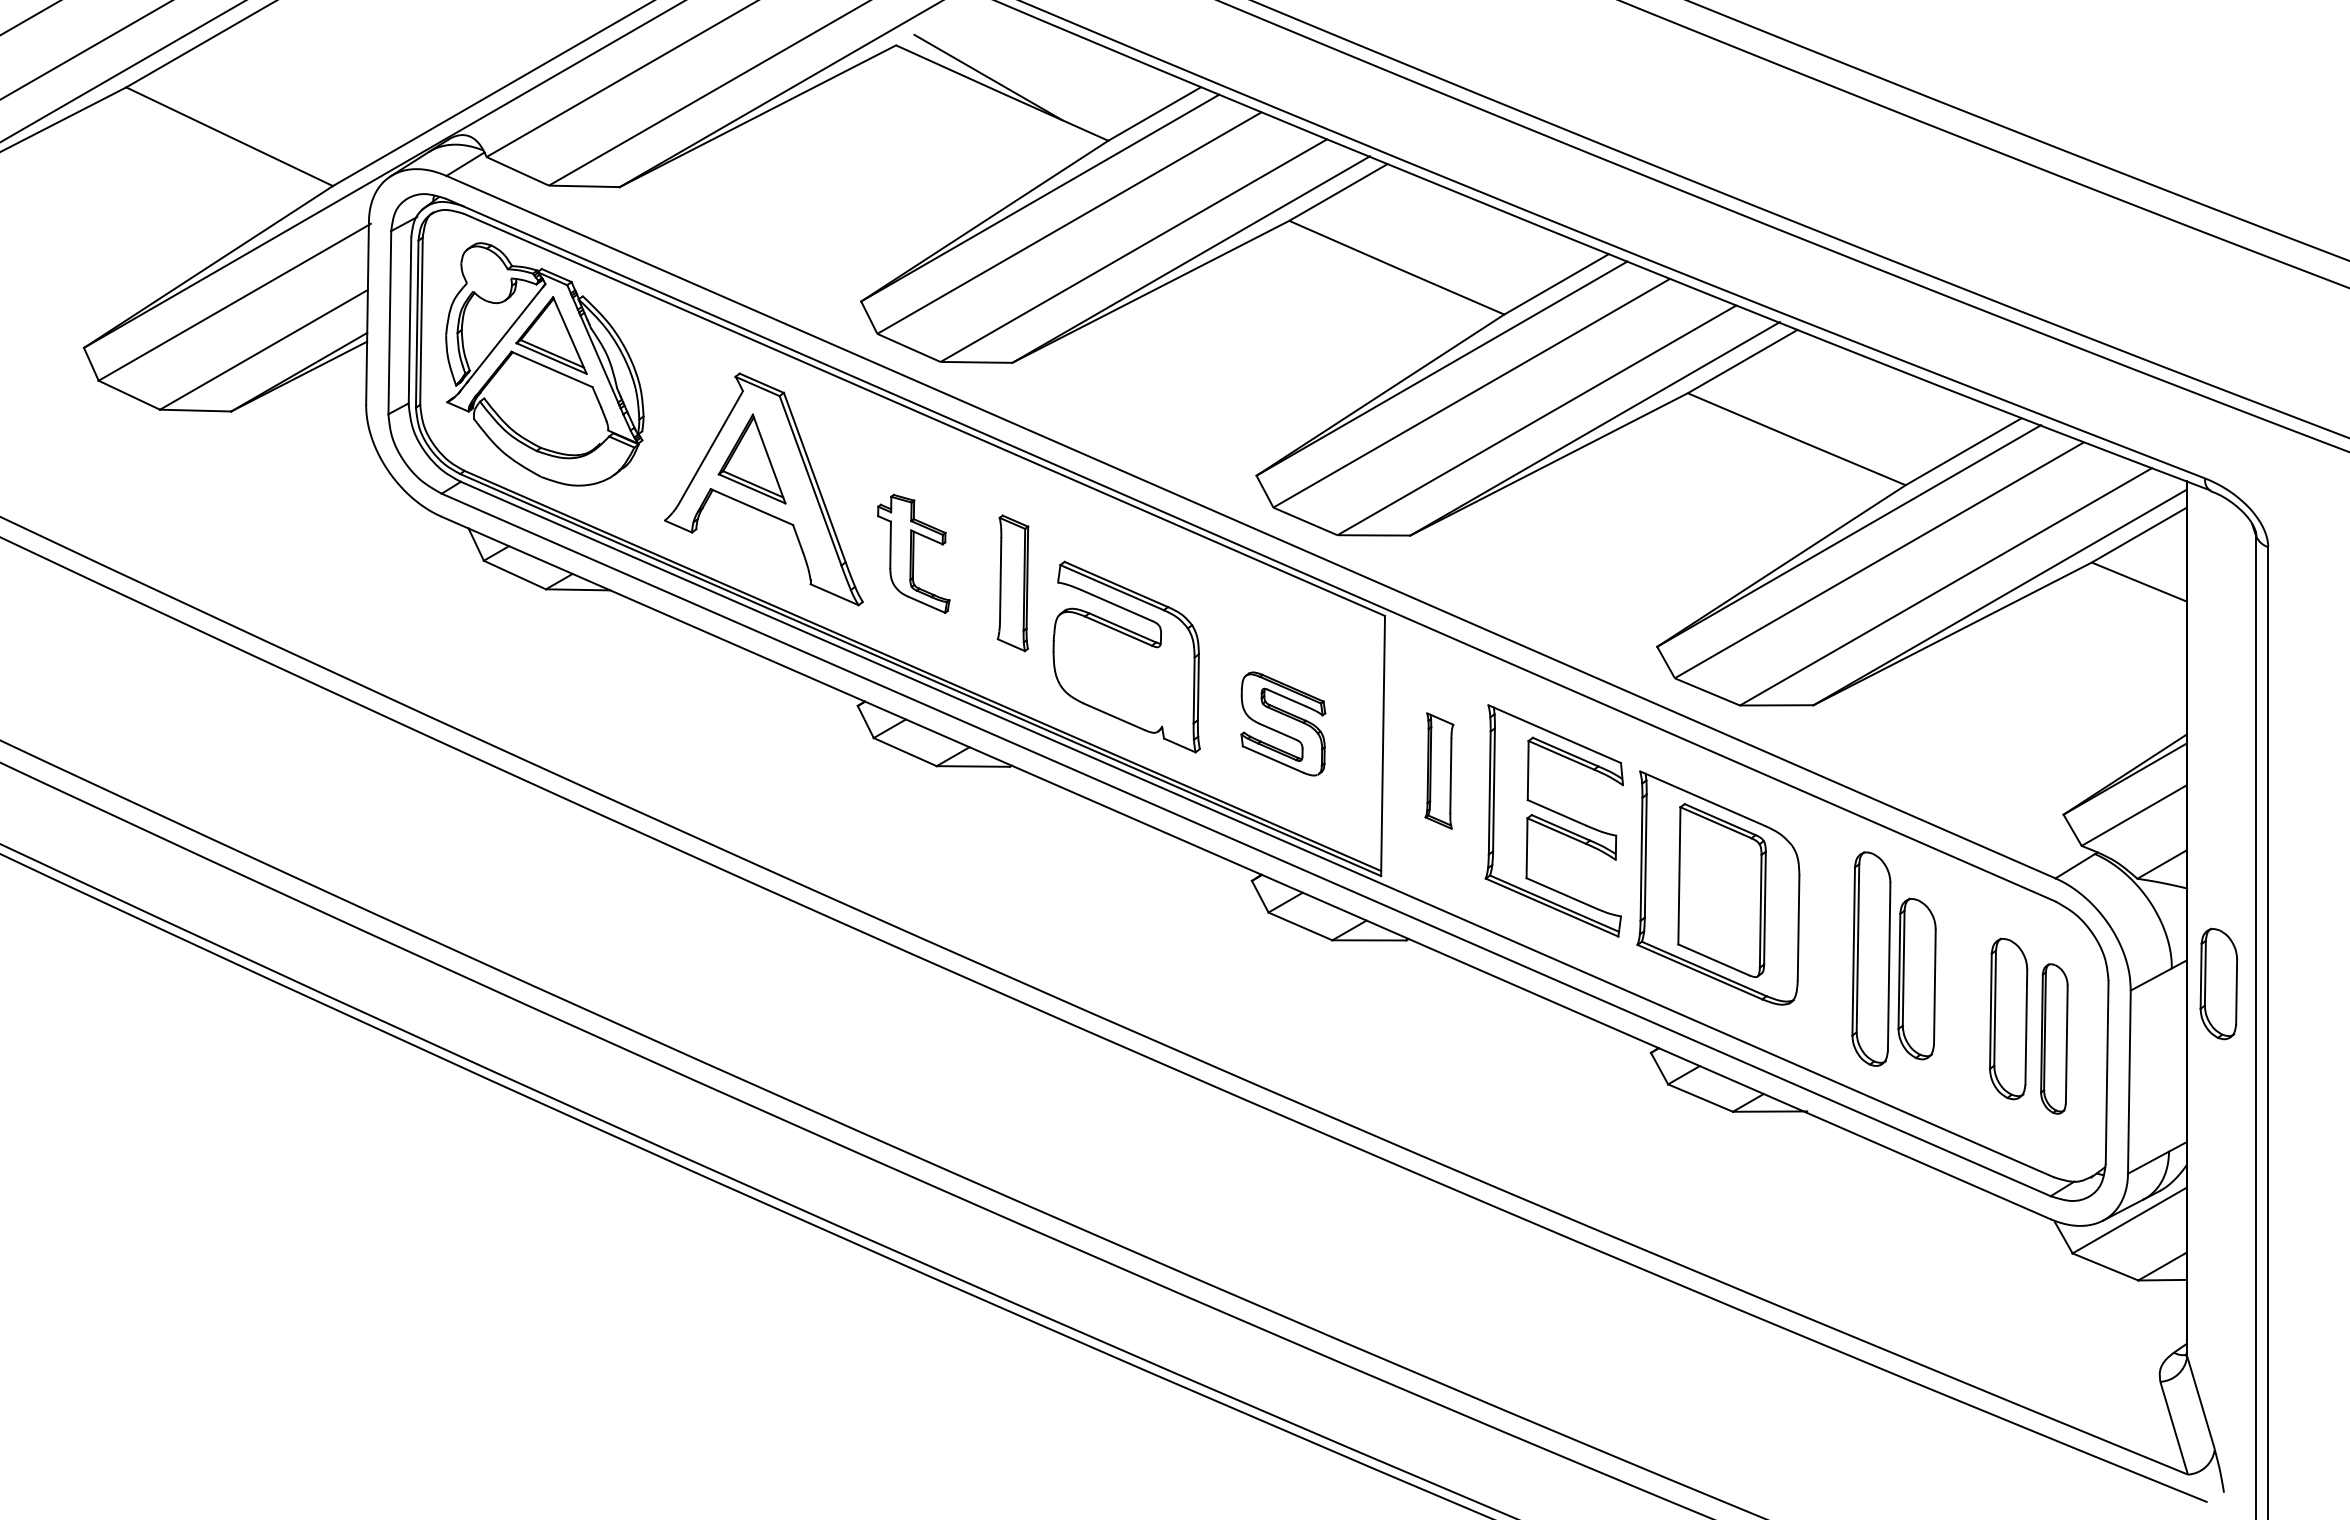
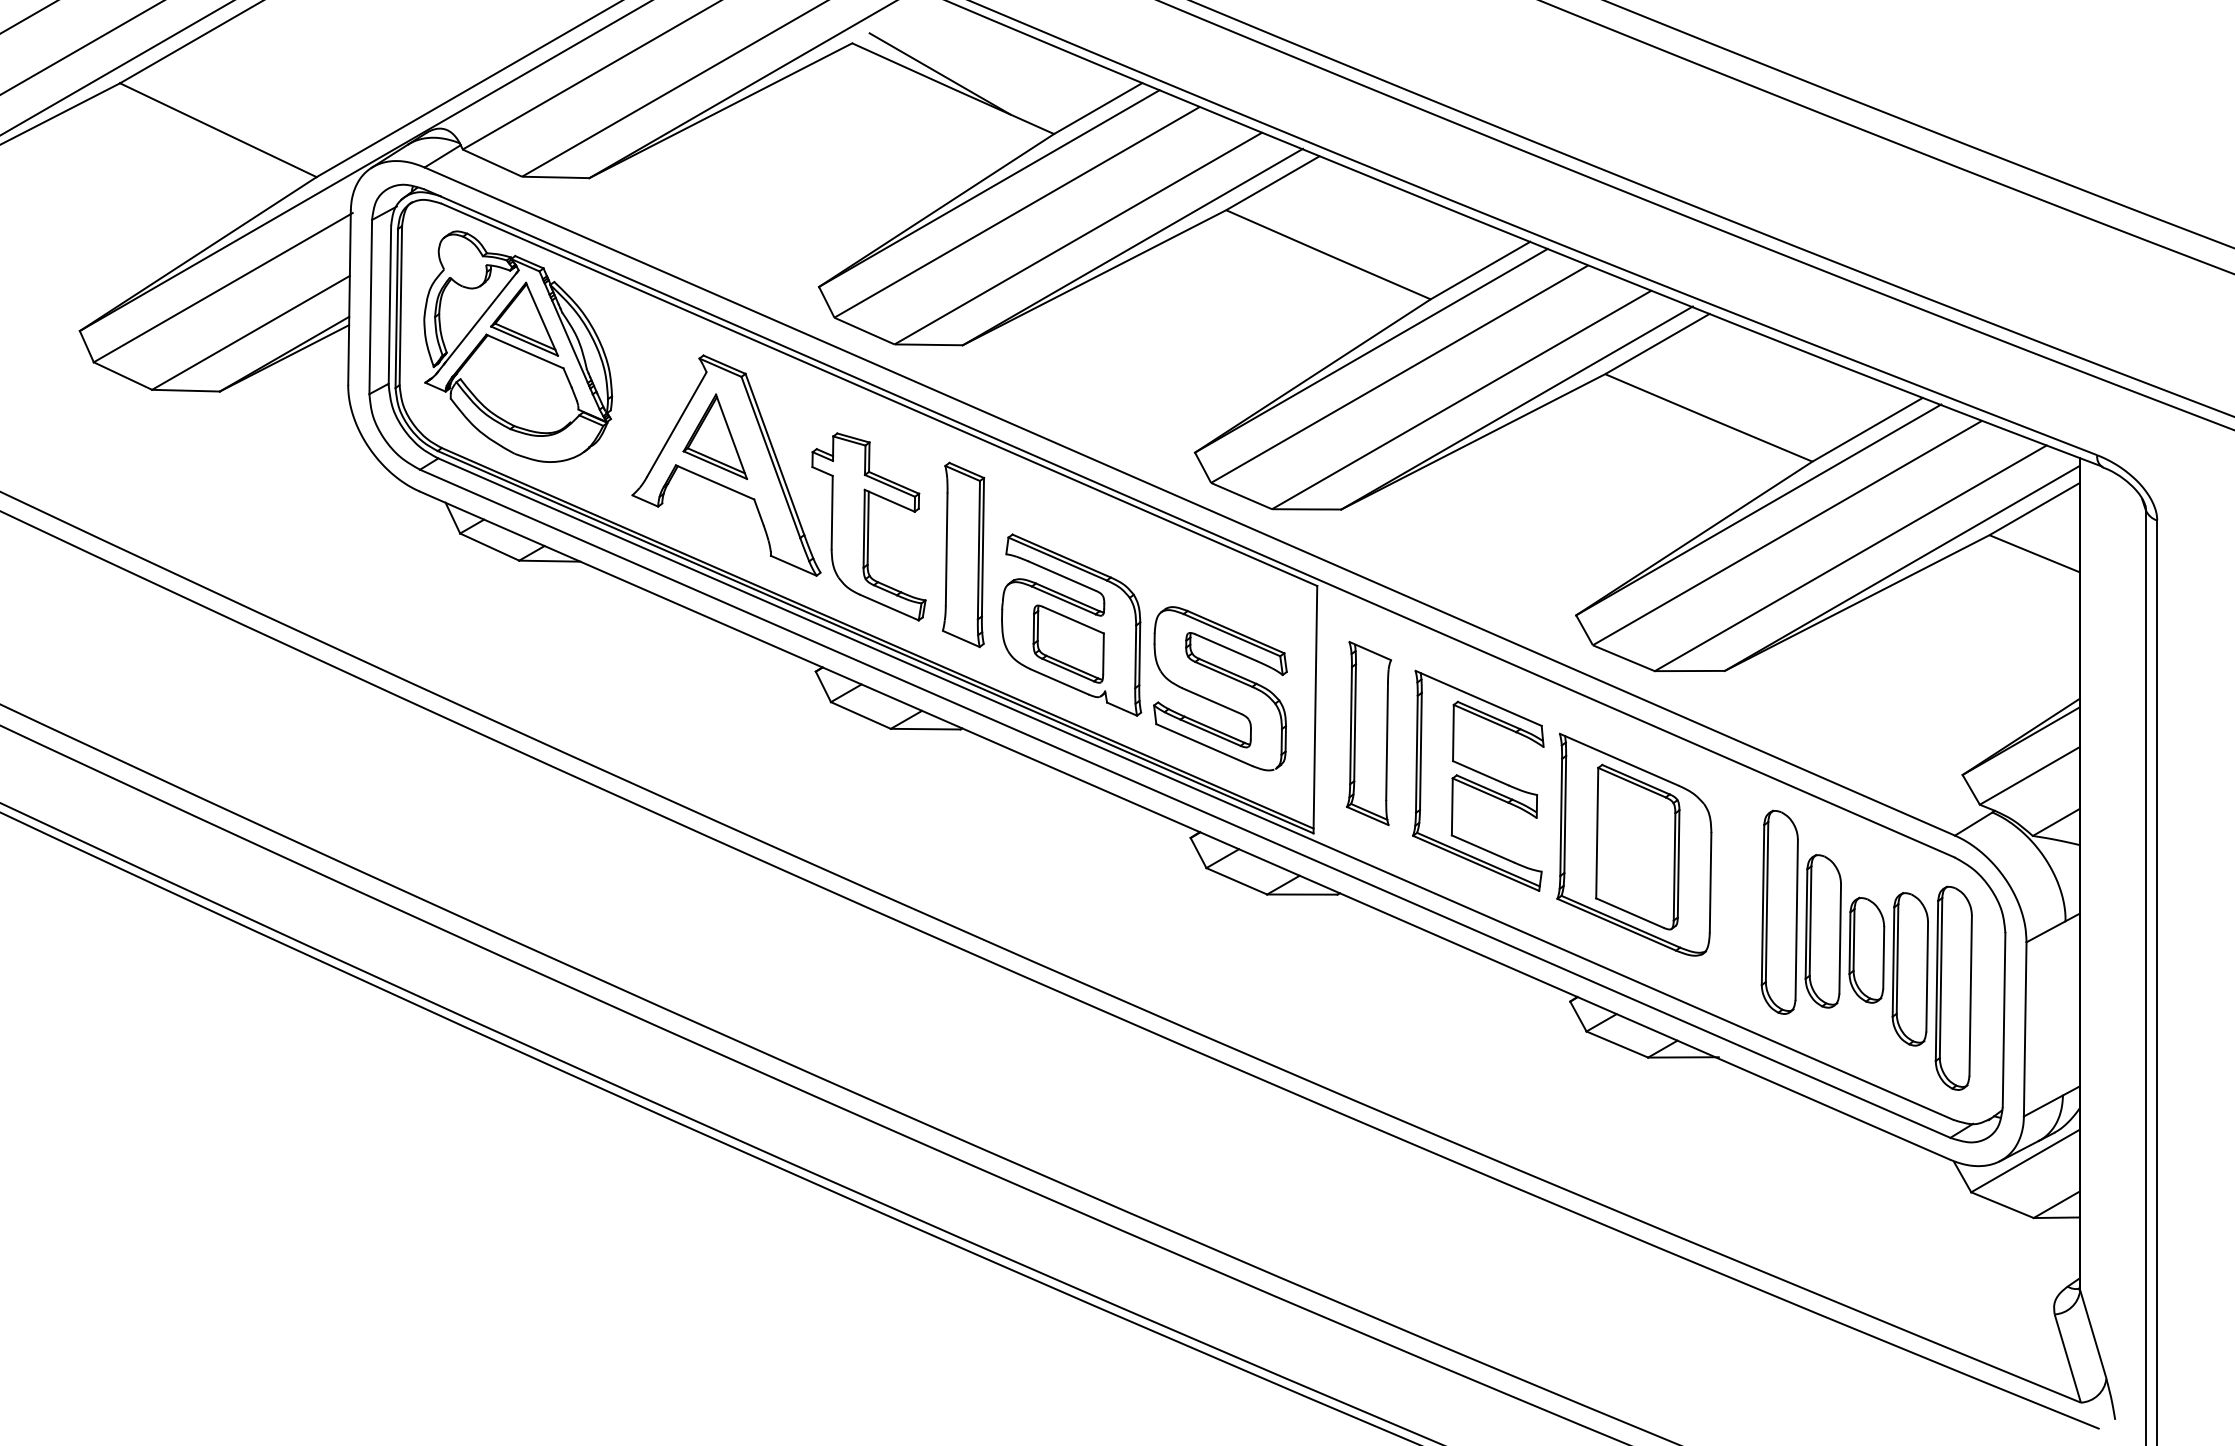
part: (913, 553) -> (868, 526), size x1.67
part: (1012, 583) -> (962, 555), size x1.43
part: (1123, 676) -> (1068, 643), added
part: (1283, 723) -> (1220, 688), size x1.67
part: (1439, 770) -> (1369, 732), size x1.67
part: (2218, 983) -> (1866, 949), moved
part: (2054, 1038) -> (1953, 987), size x1.43

